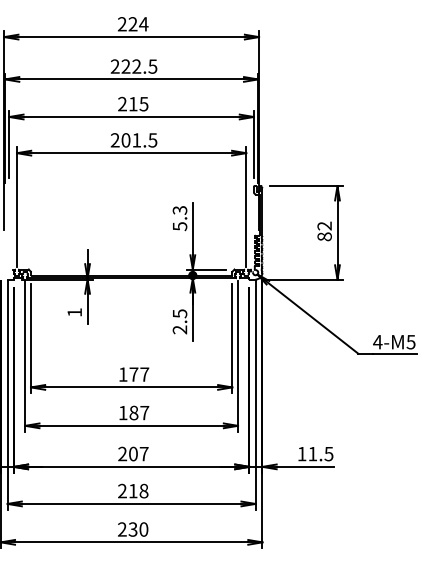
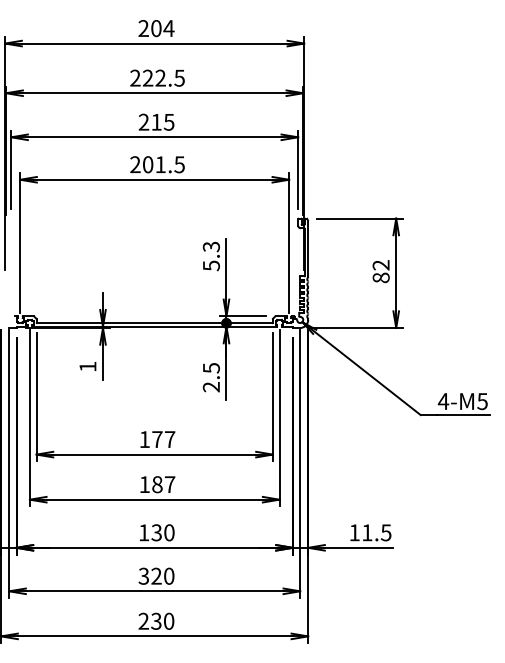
text: (132, 24) -> (155, 28), 224 -> 204
text: (133, 453) -> (156, 532), 207 -> 130
text: (133, 490) -> (156, 575), 218 -> 320

